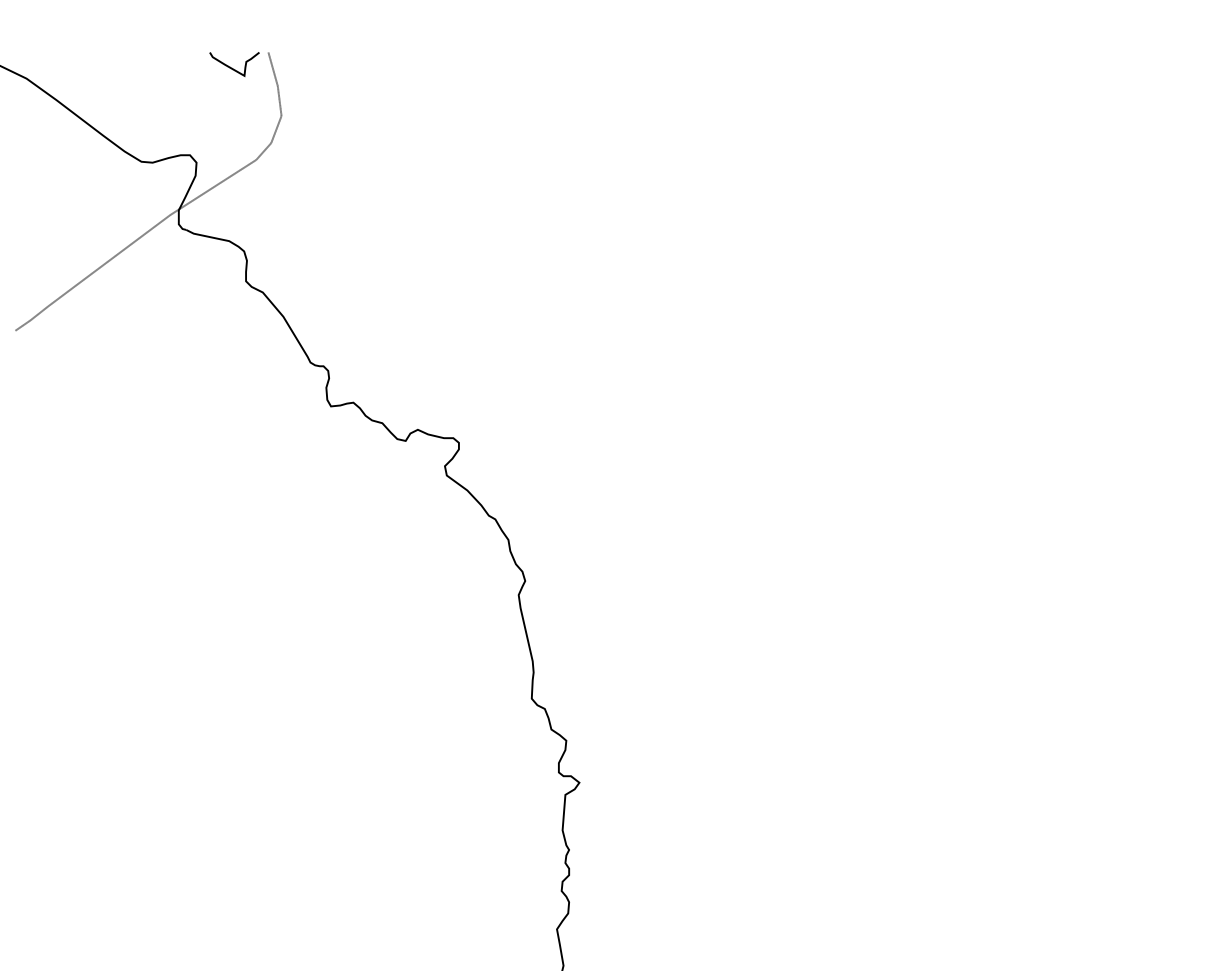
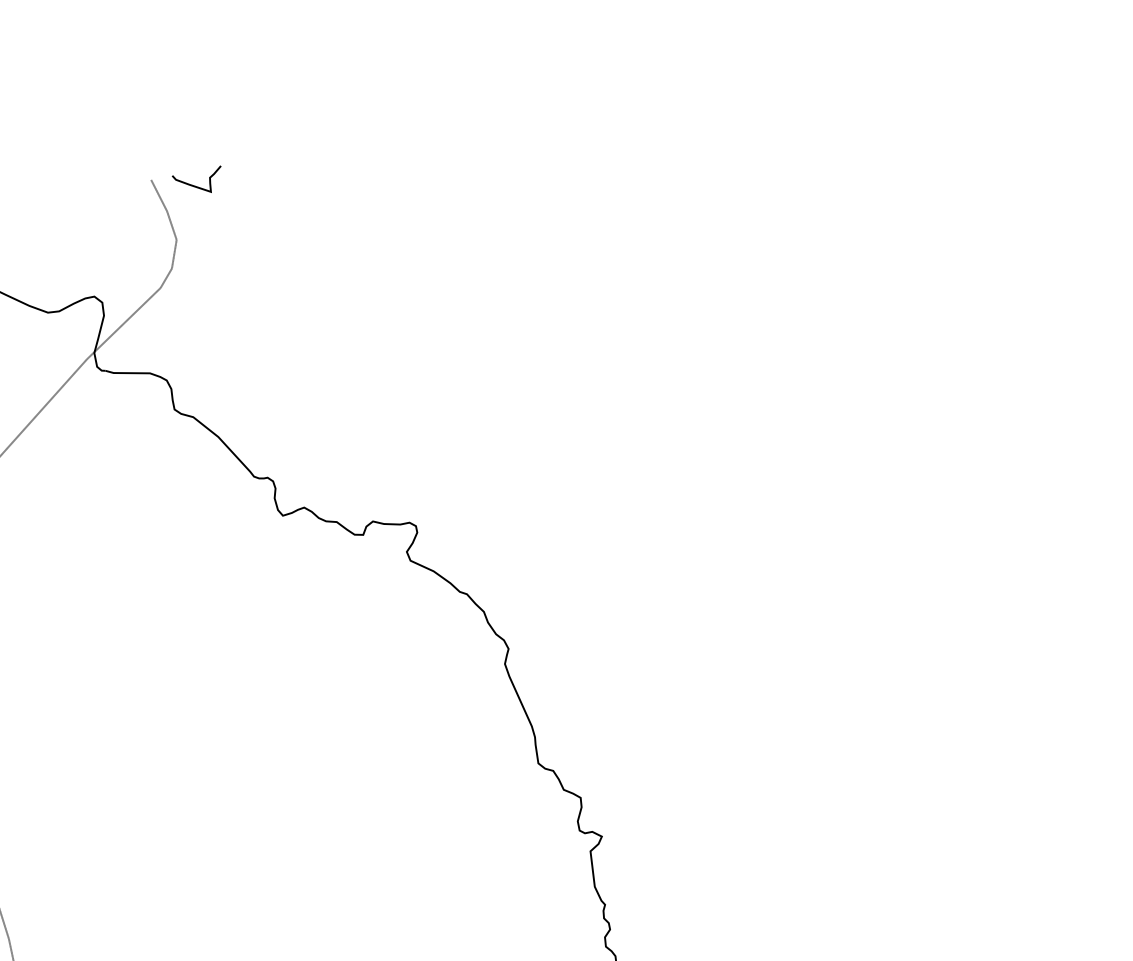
curve: (232, 67) -> (197, 186), moved

